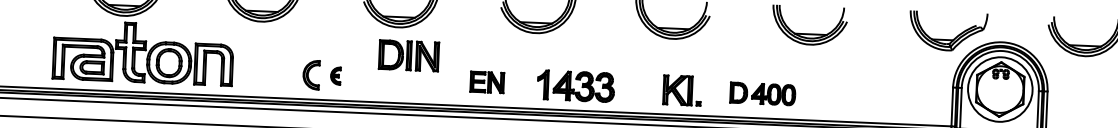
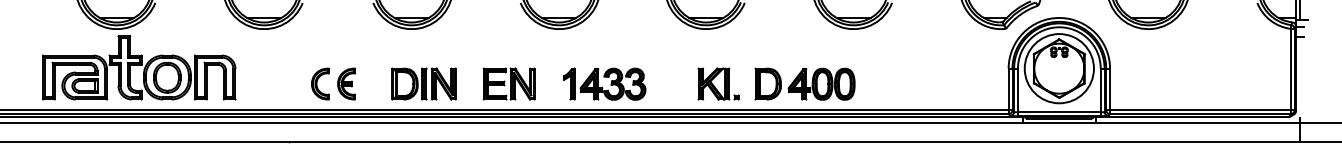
part: (408, 55) -> (423, 83), moved
part: (335, 75) -> (346, 83), size x1.67
part: (486, 81) -> (508, 83), size x1.43
part: (762, 93) -> (804, 83), size x1.43

